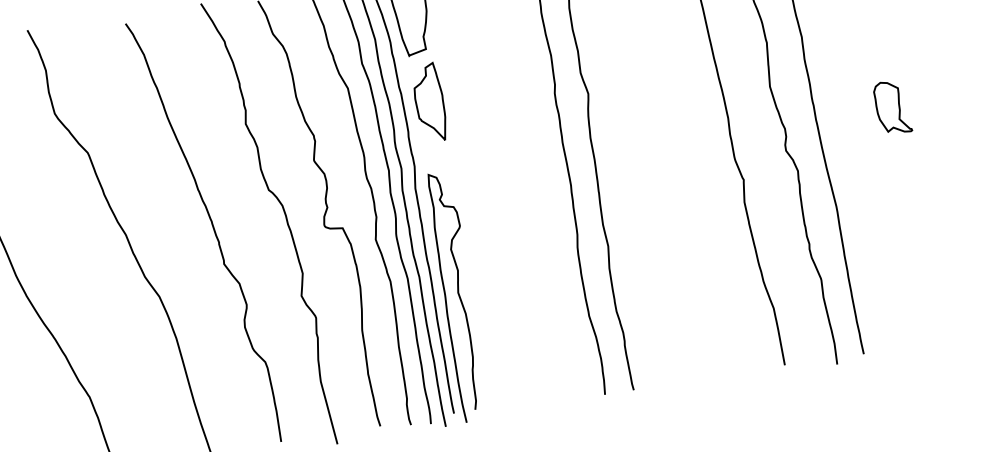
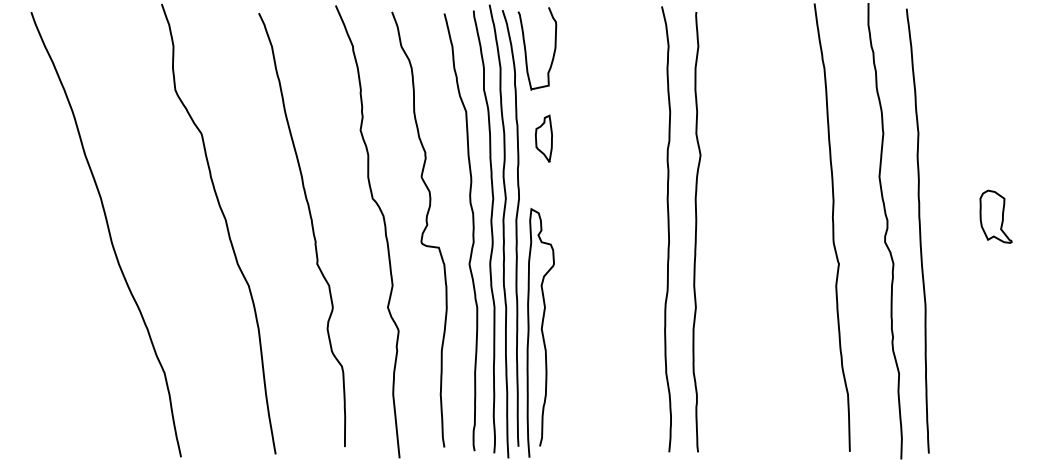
part: (429, 102) -> (543, 138), size x0.6

